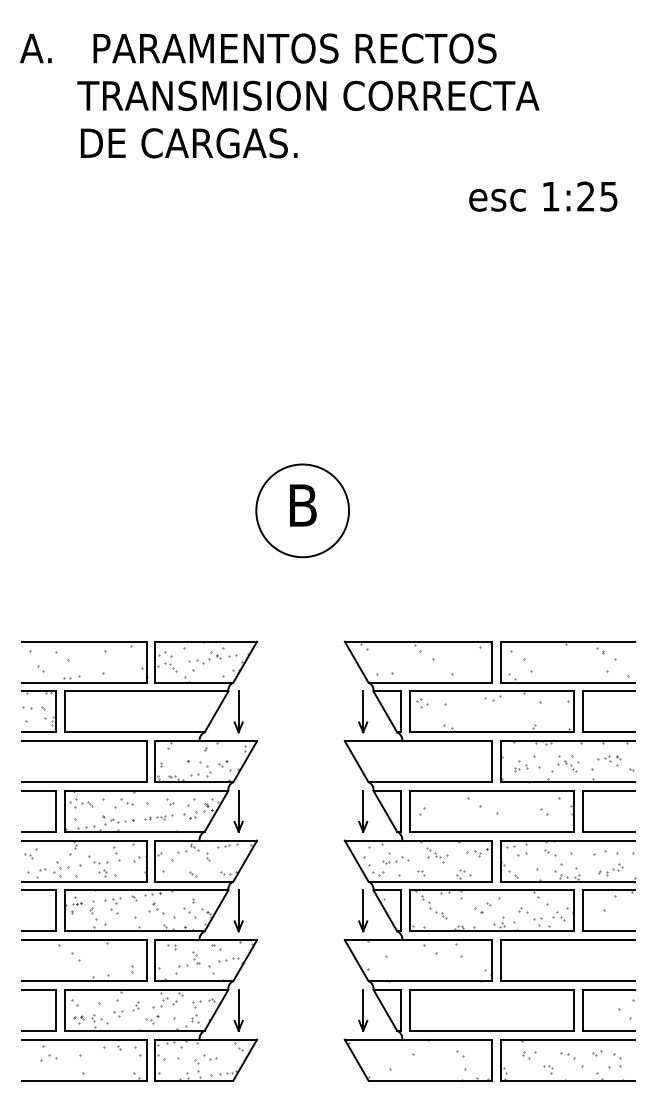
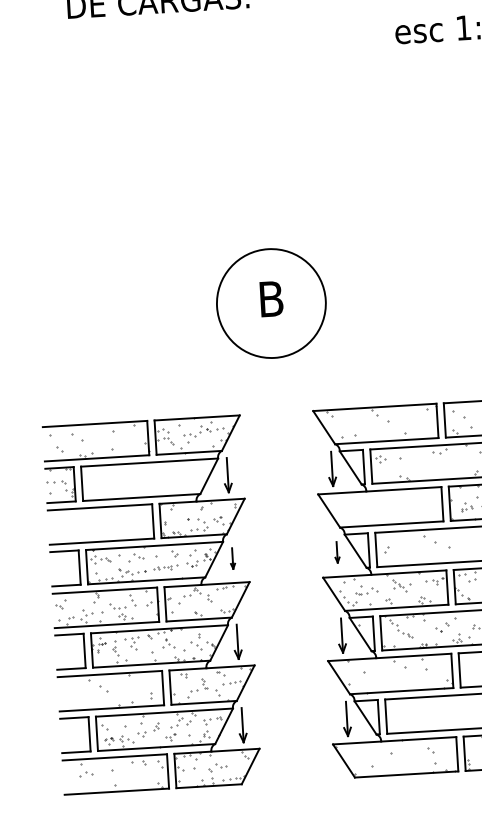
circle: (302, 510) -> (271, 303), size x1.4
part: (238, 811) -> (232, 558), size x0.6
part: (363, 811) -> (337, 552), size x0.6

